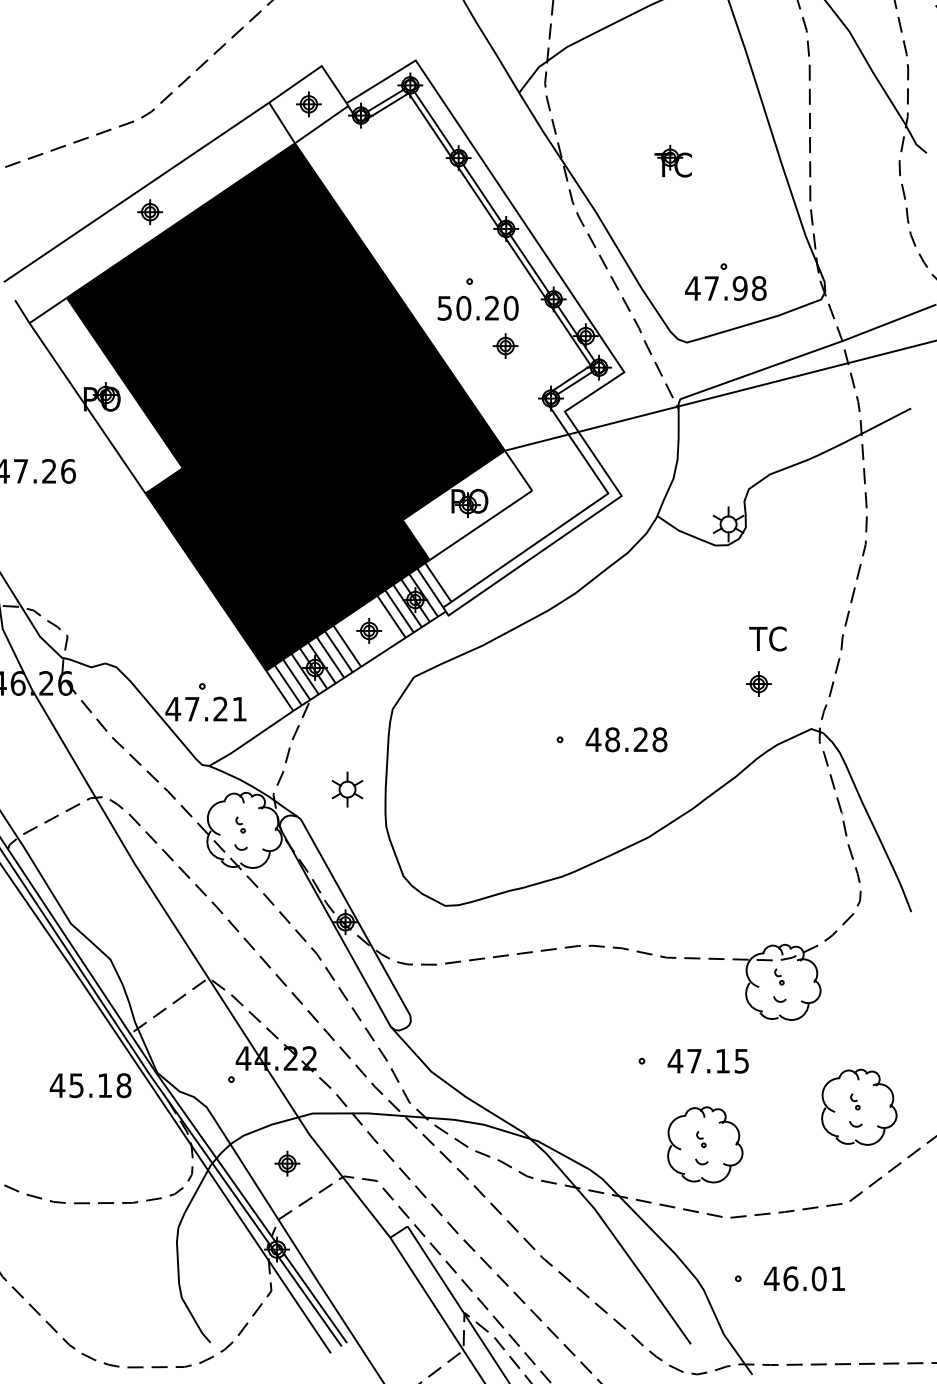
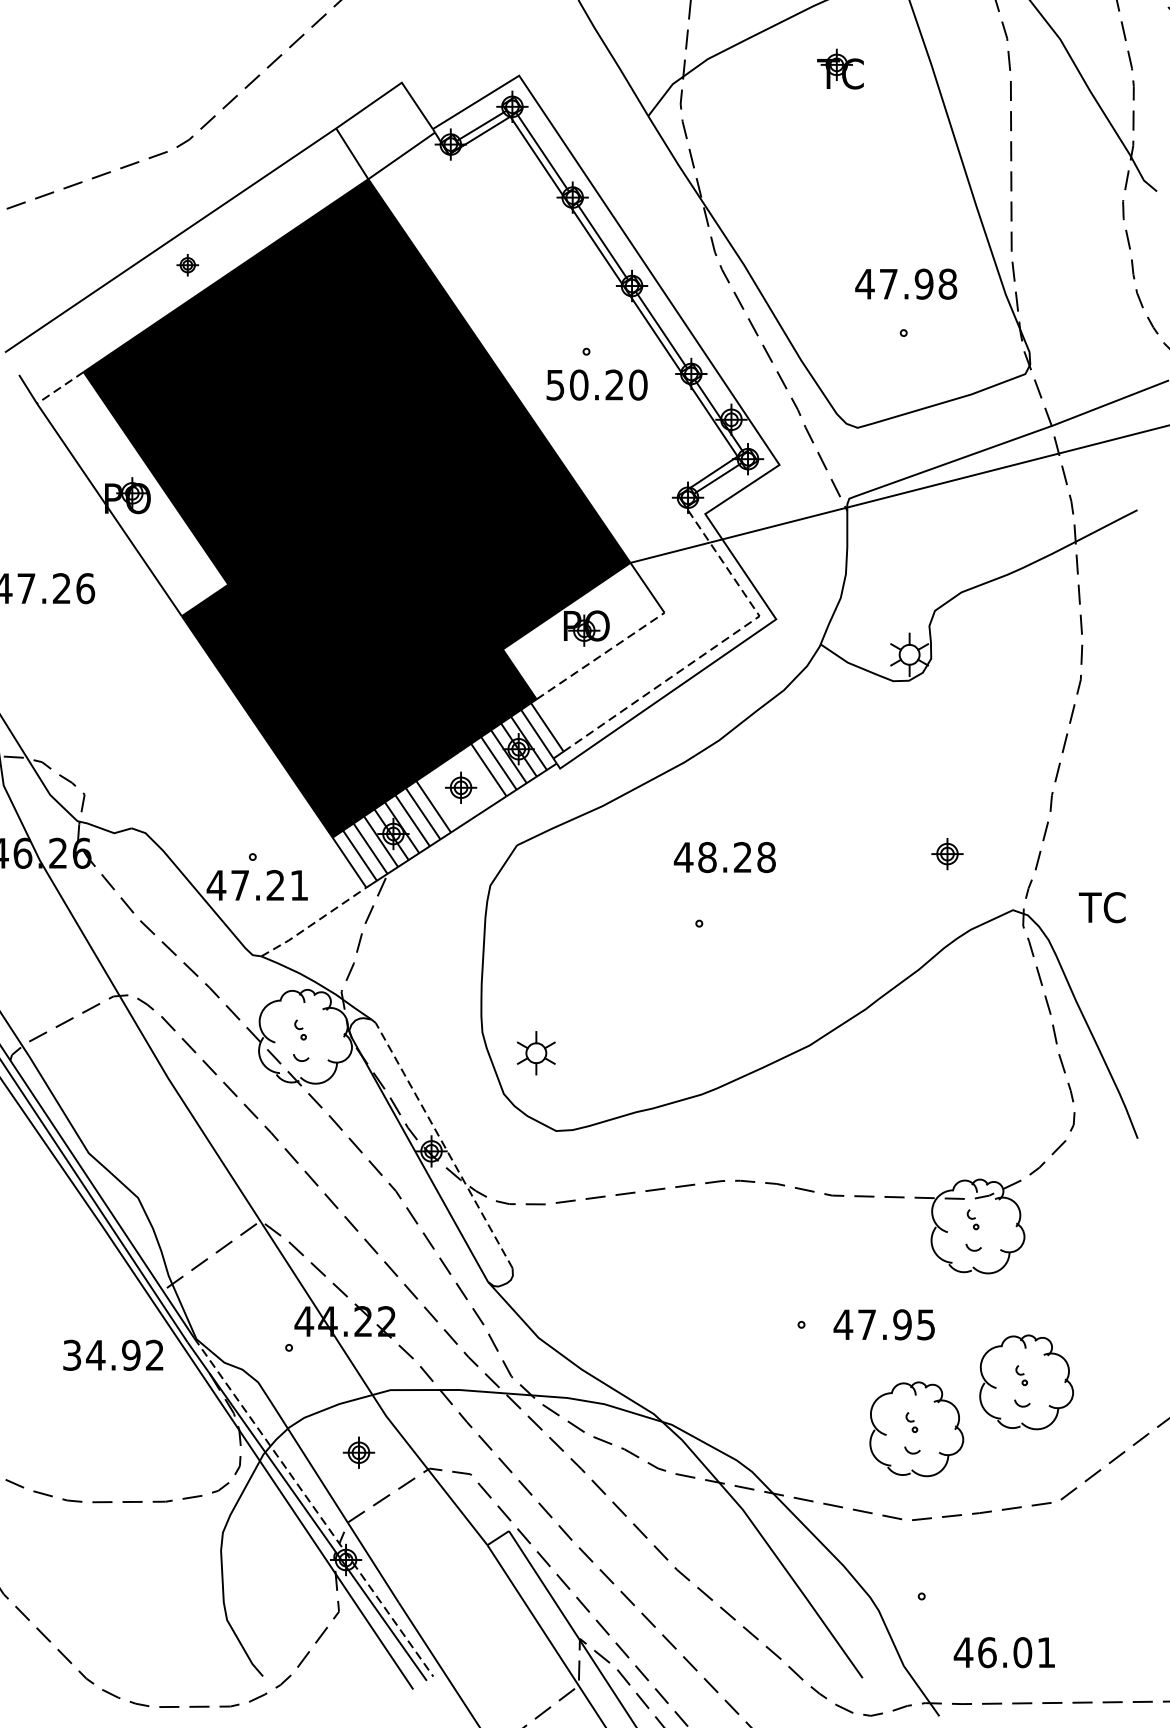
part: (308, 104) -> (385, 130), removed
part: (672, 160) -> (839, 68), moved
part: (150, 212) -> (188, 265), size x0.7
text: (725, 288) -> (905, 284), moved
line: (48, 310) -> (60, 387), solid -> dashed
part: (505, 345) -> (631, 431), removed
line: (573, 517) -> (716, 646), solid -> dashed
line: (480, 525) -> (599, 656), solid -> dashed
text: (767, 638) -> (1101, 907), moved
line: (251, 739) -> (314, 923), solid -> dashed
text: (626, 739) -> (724, 857), moved
part: (347, 789) -> (536, 1053), moved
line: (355, 917) -> (443, 1145), solid -> dashed
text: (722, 1060) -> (902, 1323), 47.15 -> 47.95
text: (90, 1085) -> (113, 1355), 45.18 -> 34.92
part: (859, 1106) -> (1026, 1381), moved
part: (705, 1144) -> (917, 1428), moved
line: (251, 1207) -> (314, 1507), solid -> dashed
text: (804, 1278) -> (1004, 1652), moved

